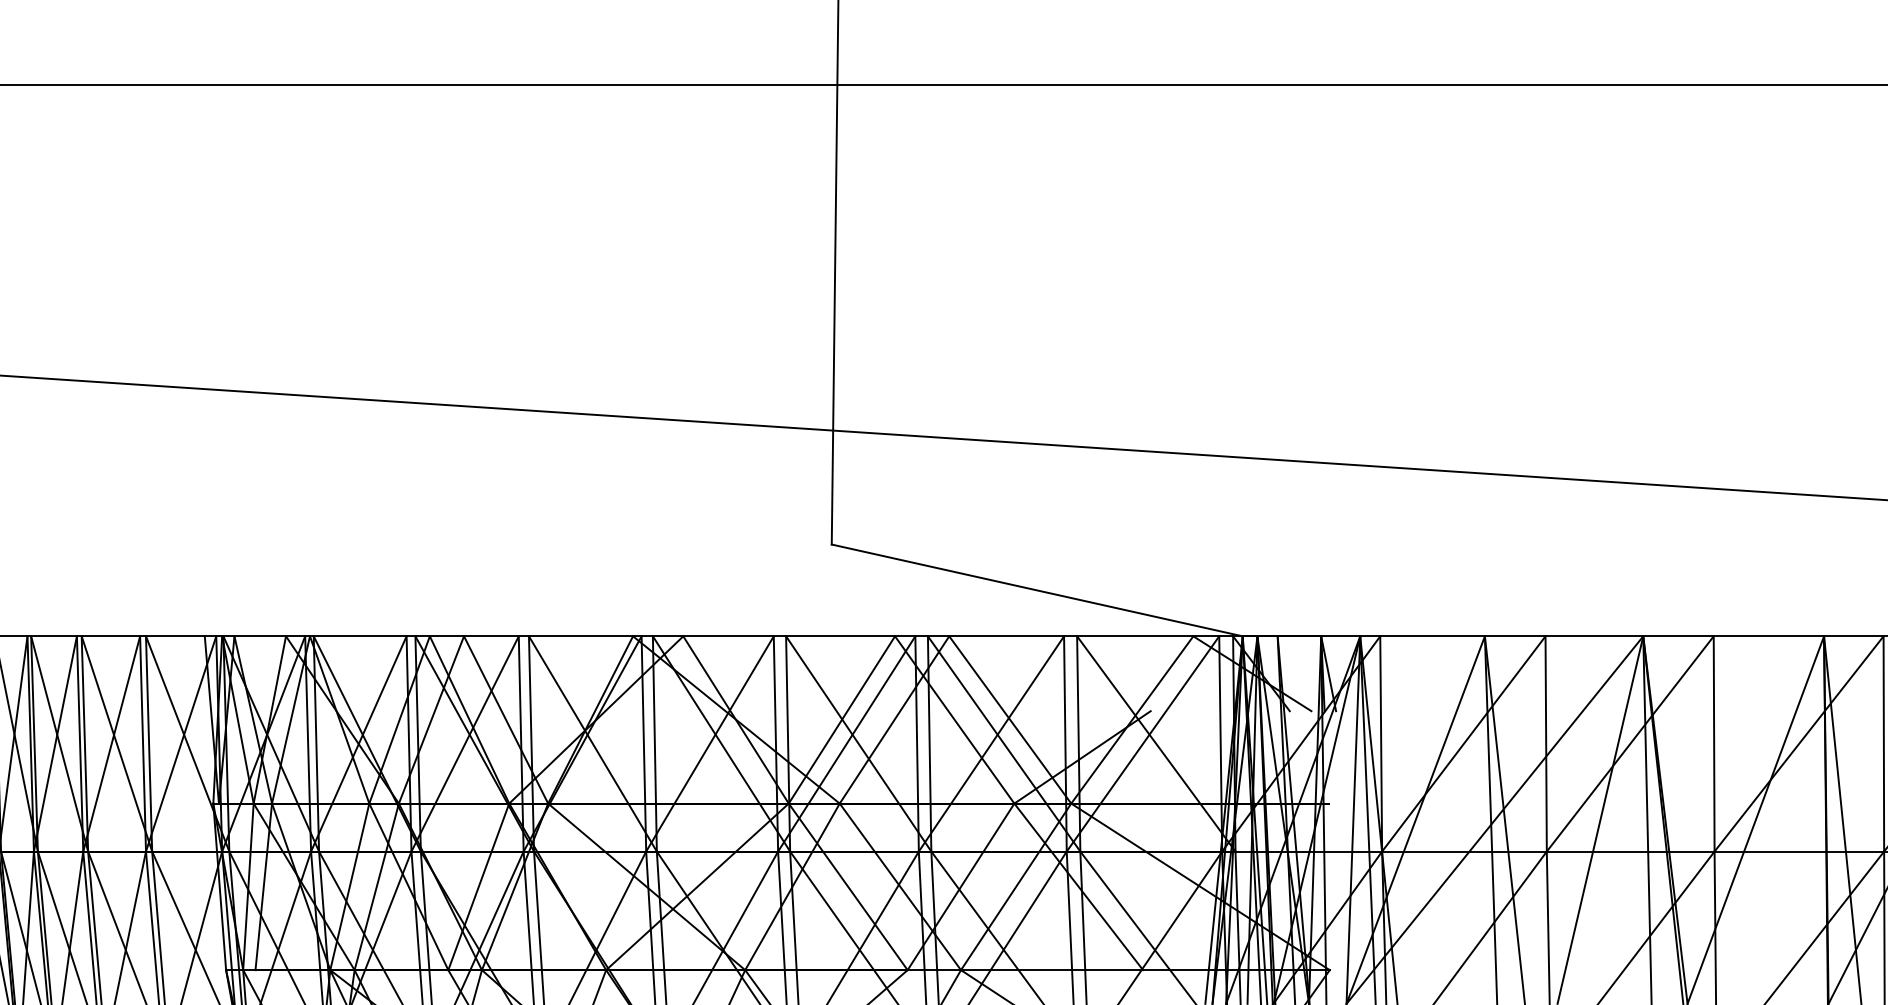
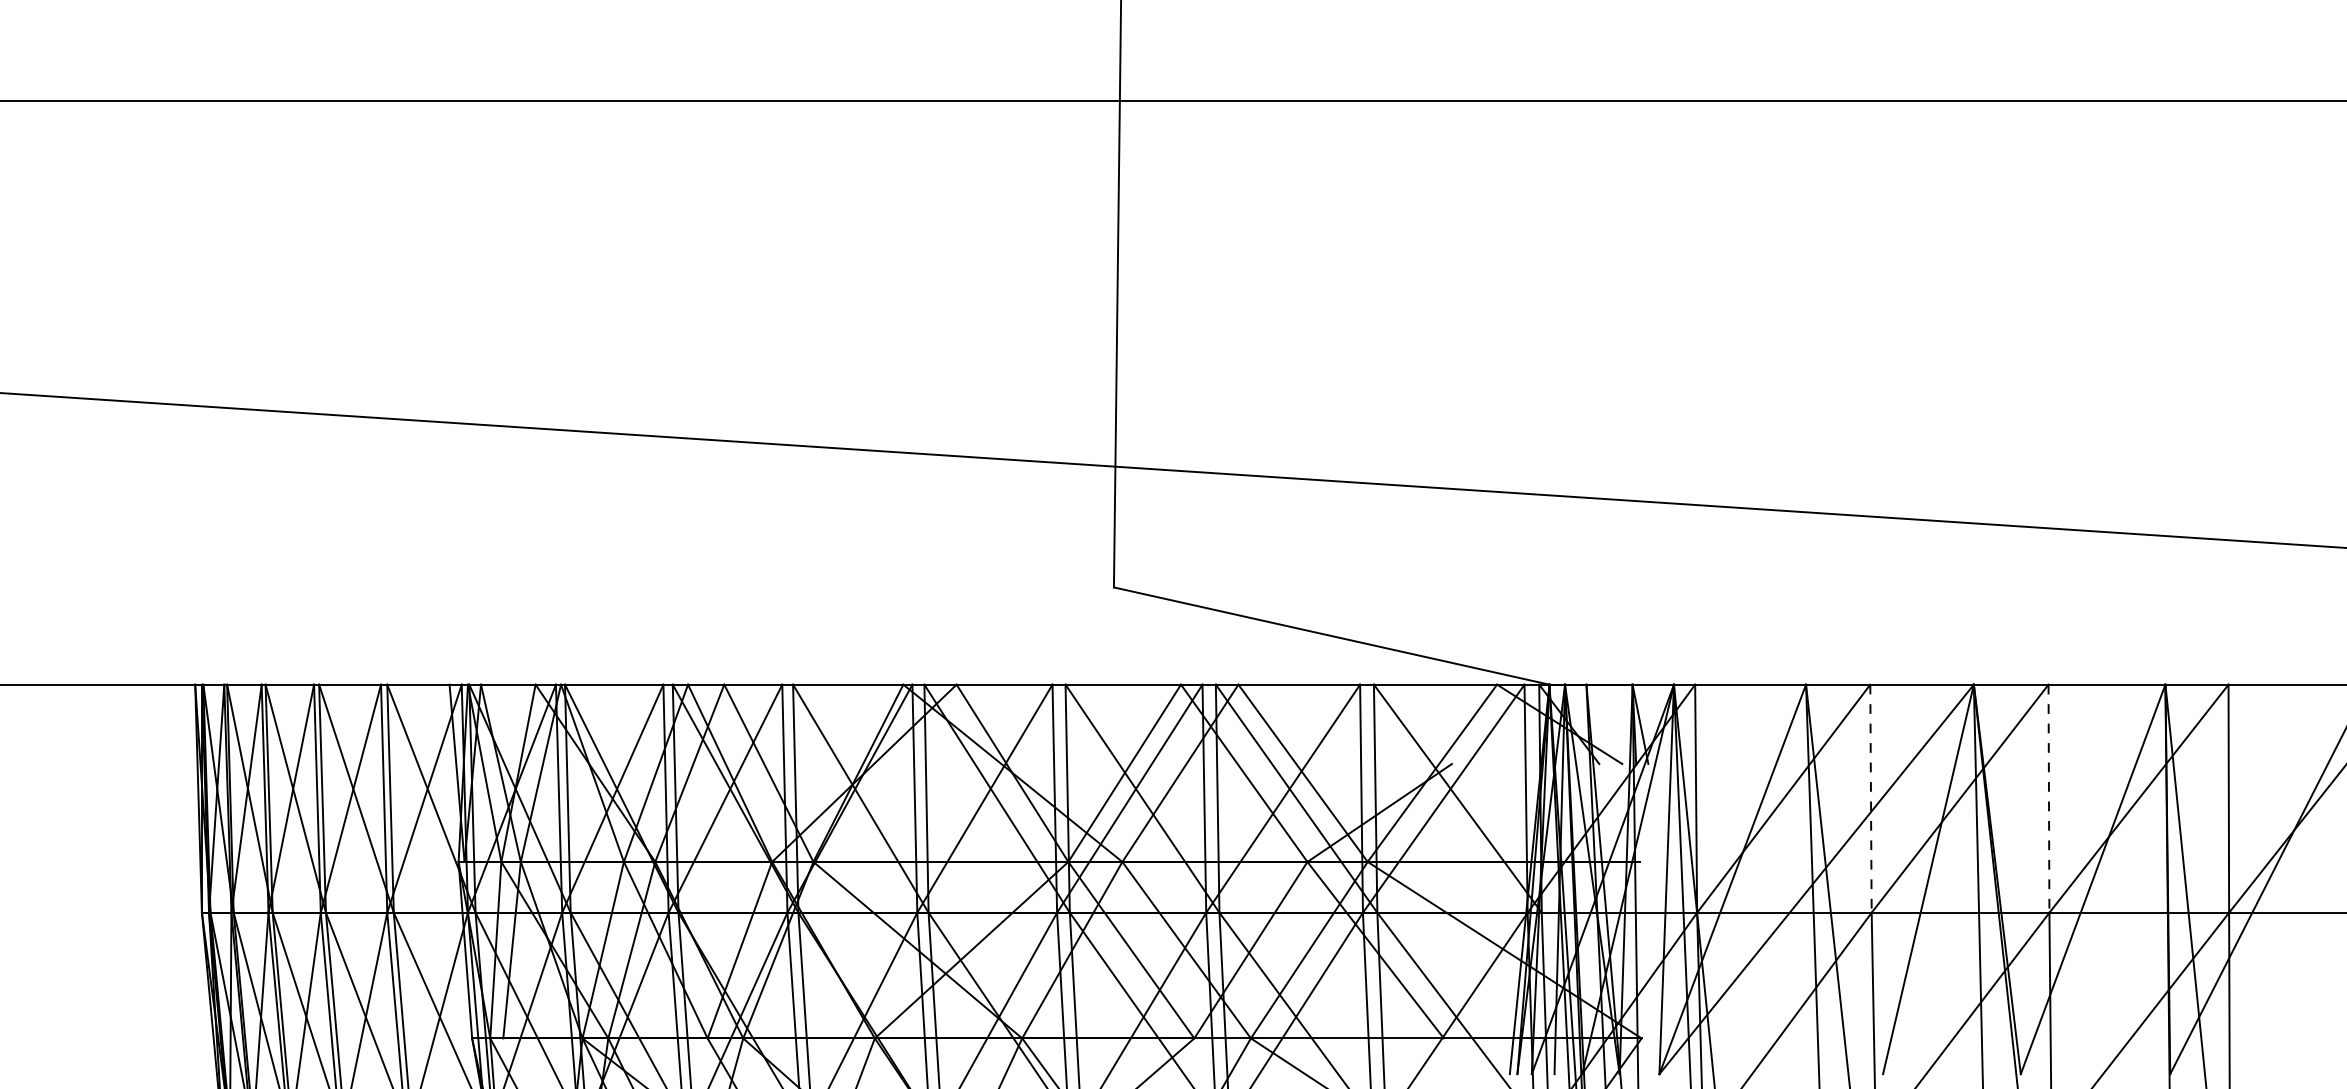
line: (1545, 744) -> (1870, 799), solid -> dashed
line: (1713, 744) -> (2048, 799), solid -> dashed

